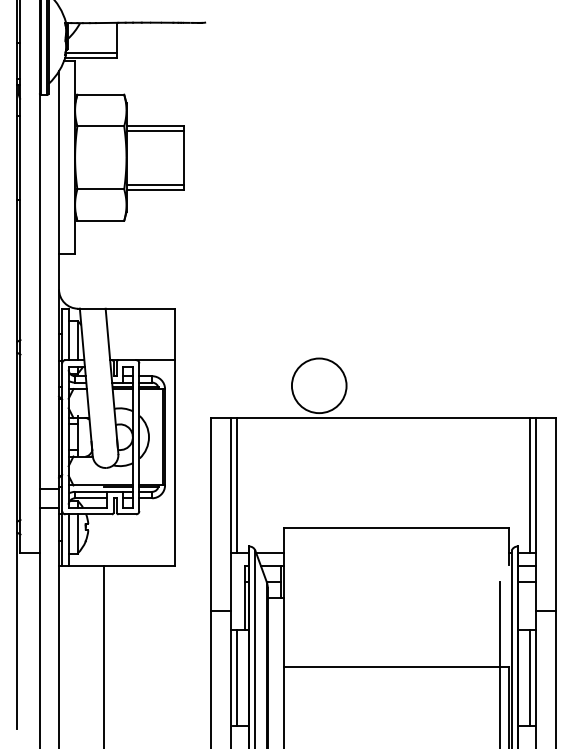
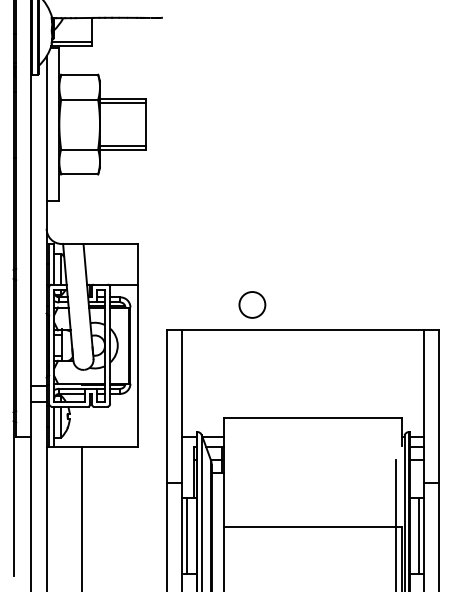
circle: (319, 385) -> (252, 304), size x0.6
line: (237, 485) -> (187, 383), removed
line: (530, 485) -> (419, 383), removed

